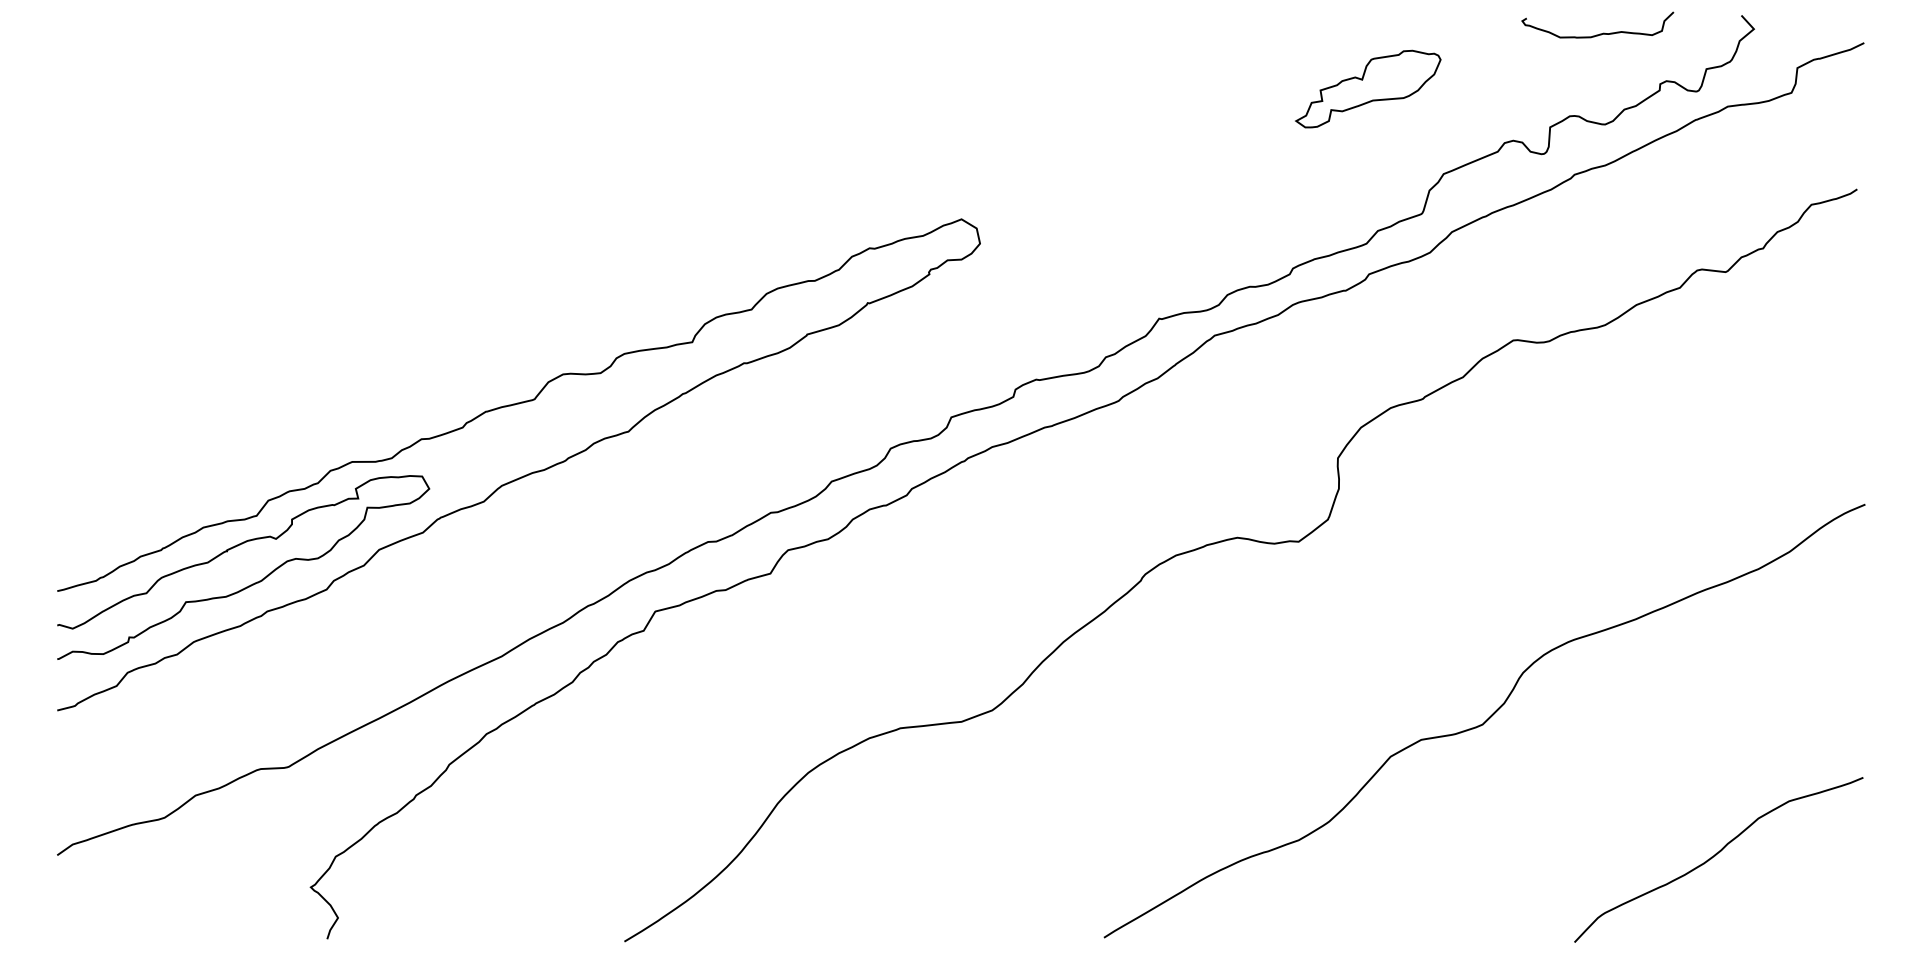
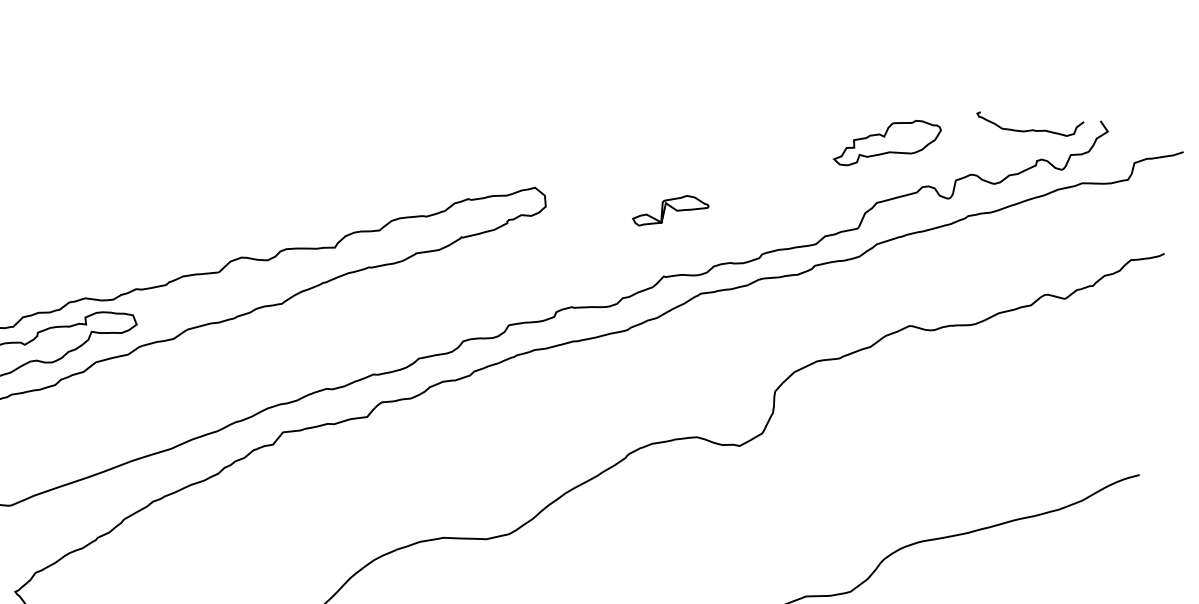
curve: (1599, 33) -> (1030, 129), moved
part: (1368, 88) -> (887, 143), moved
part: (1156, 226) -> (670, 211), added

